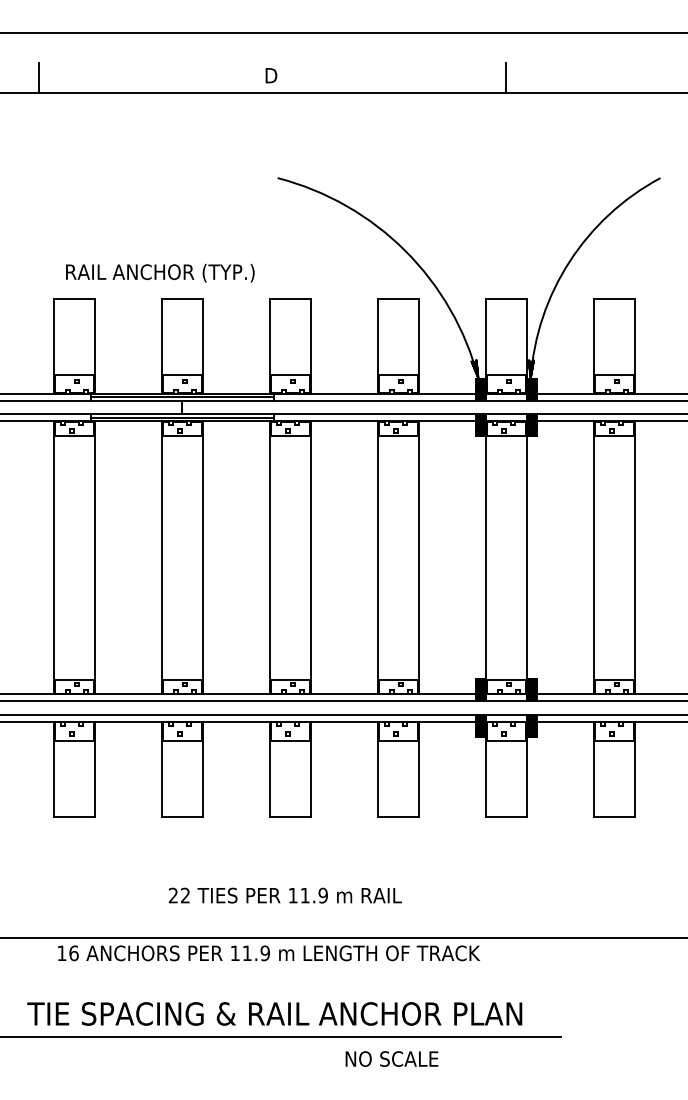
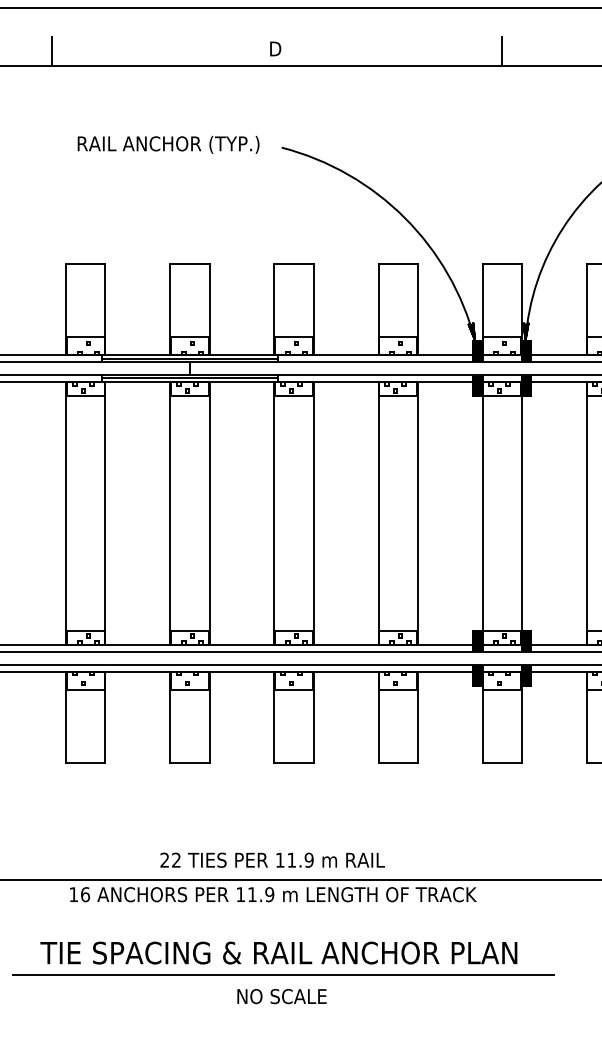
text: (160, 273) -> (168, 145), moved
text: (284, 895) -> (271, 860), moved
text: (391, 1058) -> (281, 995), moved

